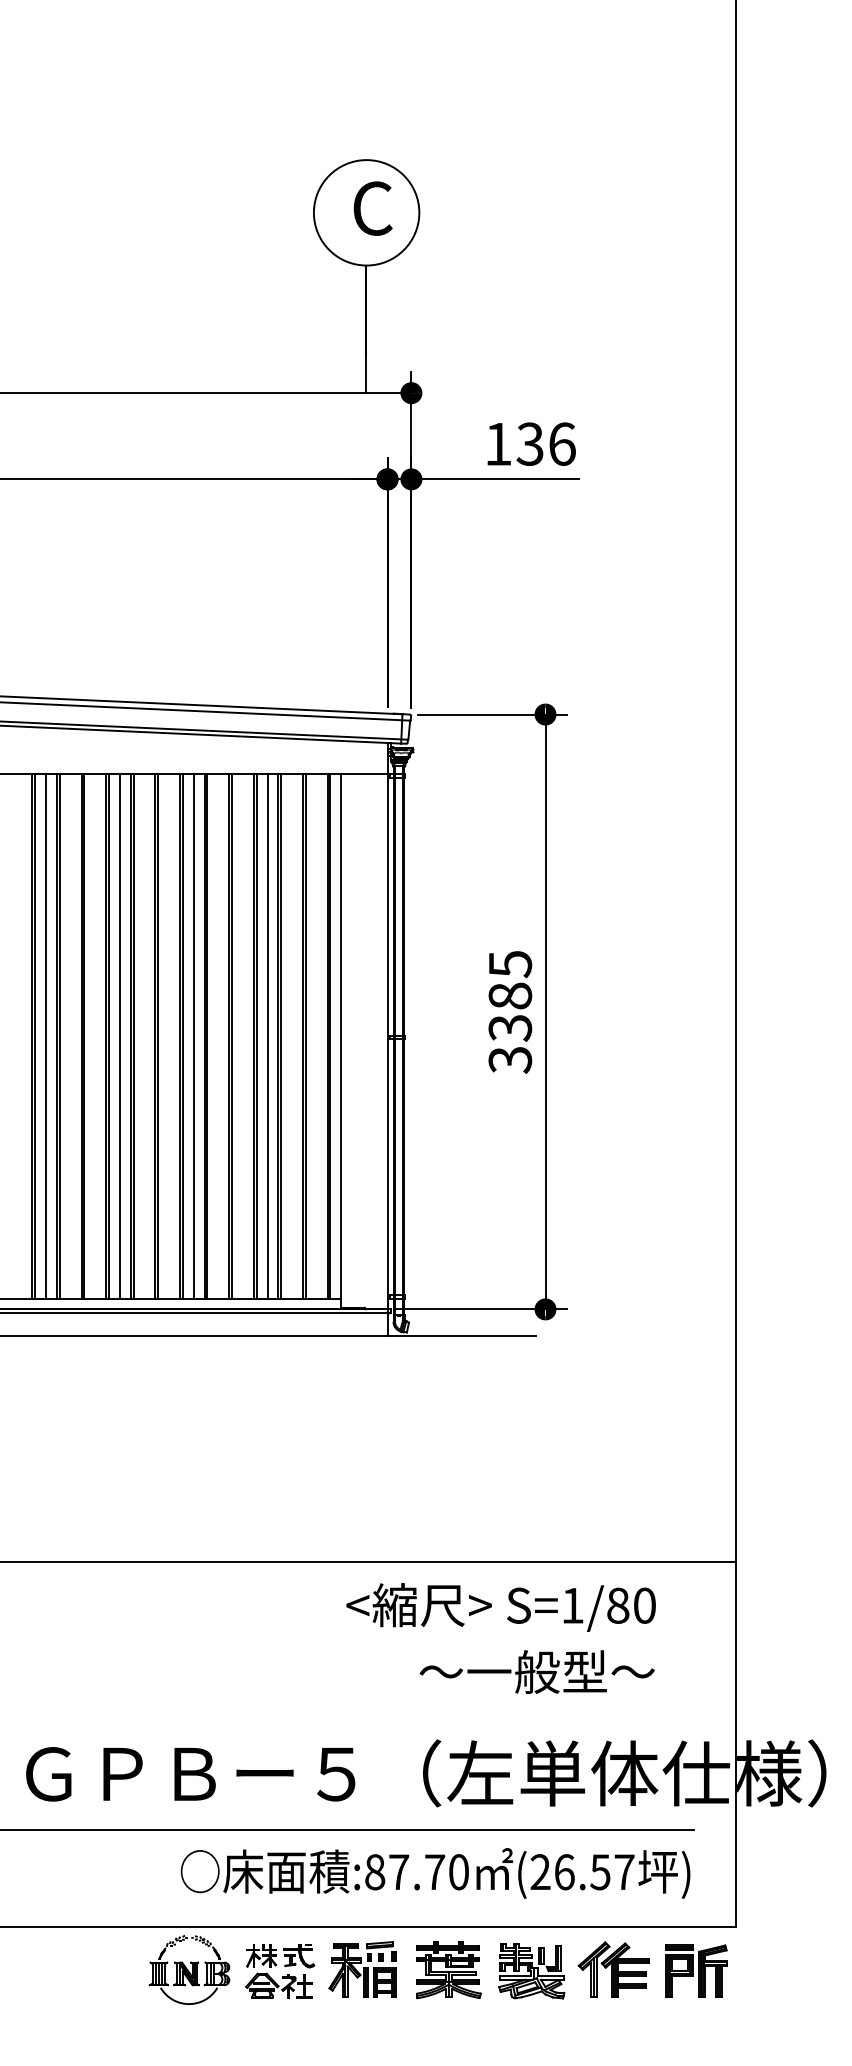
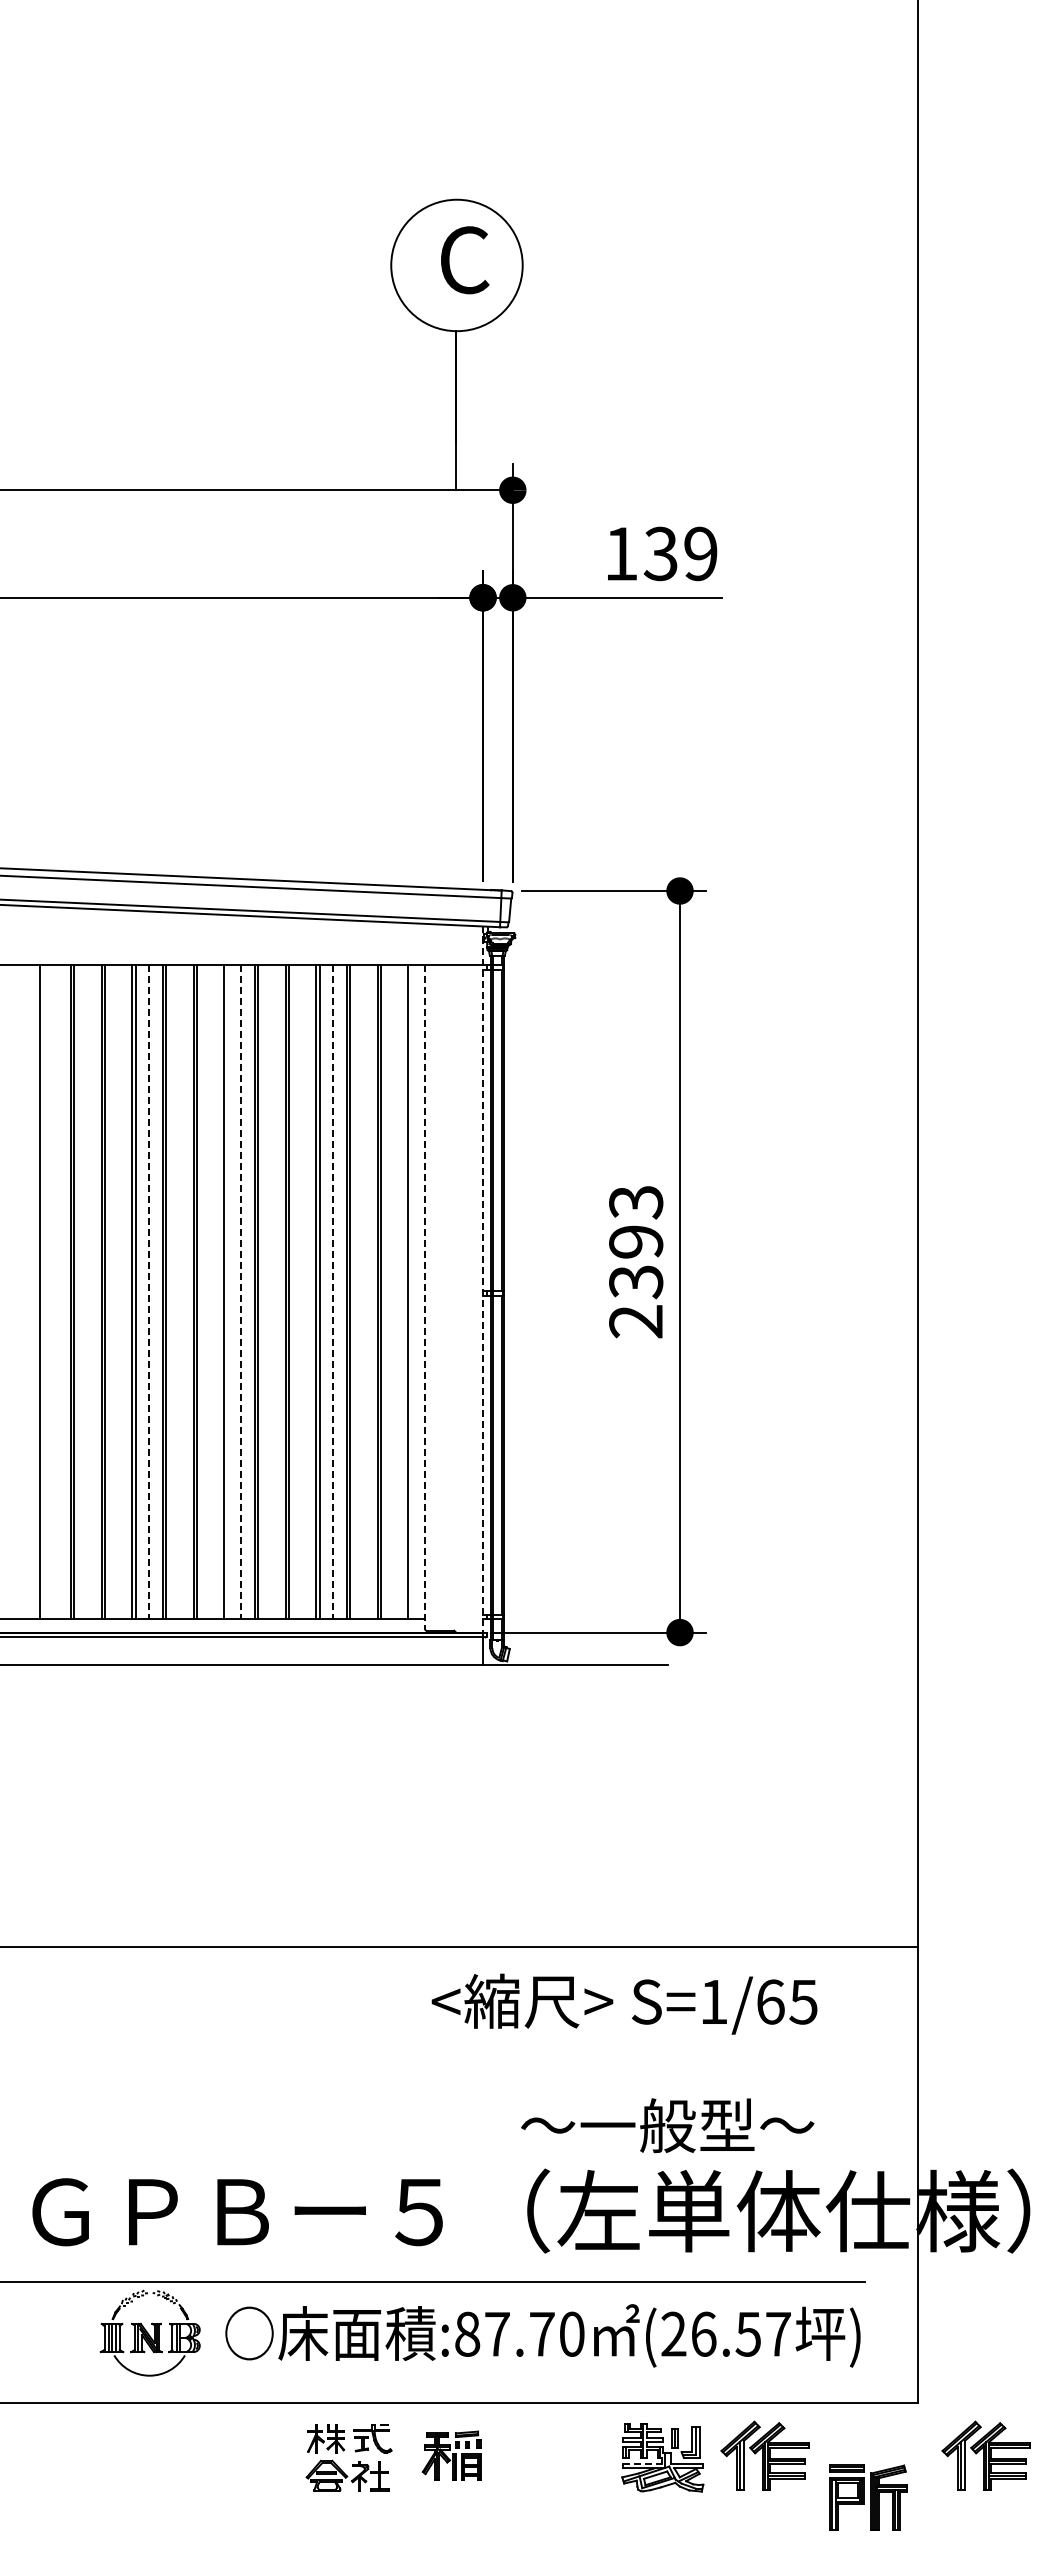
text: (561, 443) -> (700, 553), 136 -> 139
text: (510, 1012) -> (636, 1262), 3385 -> 2393
line: (387, 1026) -> (483, 1280), solid -> dashed
line: (34, 1036) -> (43, 1292), removed
line: (46, 1036) -> (57, 1292), removed
line: (119, 1036) -> (149, 1292), solid -> dashed
line: (182, 1036) -> (227, 1292), removed
line: (193, 1036) -> (241, 1292), solid -> dashed
line: (267, 1036) -> (333, 1292), solid -> dashed
line: (330, 1036) -> (411, 1292), removed
line: (341, 1041) -> (425, 1298), solid -> dashed
text: (631, 1605) -> (787, 2001), S=1/80 -> S=1/65
text: (537, 1671) -> (667, 2125), moved
part: (188, 1969) -> (149, 2332), moved
part: (362, 1969) -> (451, 2455), size x0.7
part: (790, 1969) -> (985, 2455), added
part: (448, 1970) -> (559, 2456), removed
part: (696, 1971) -> (868, 2497), moved
line: (516, 1975) -> (643, 2463), solid -> dashed

